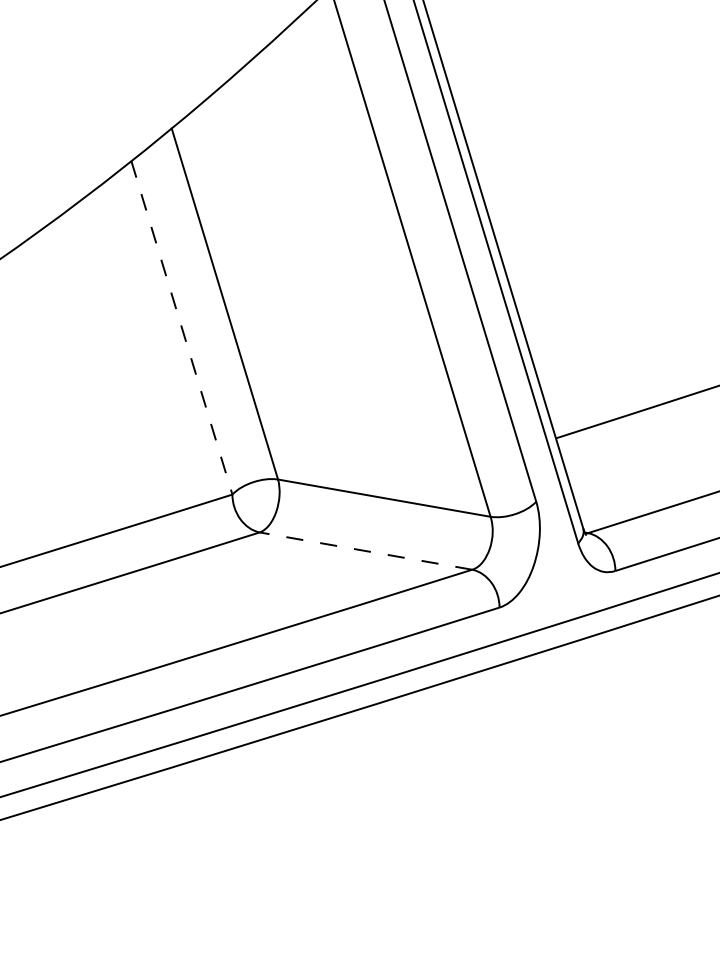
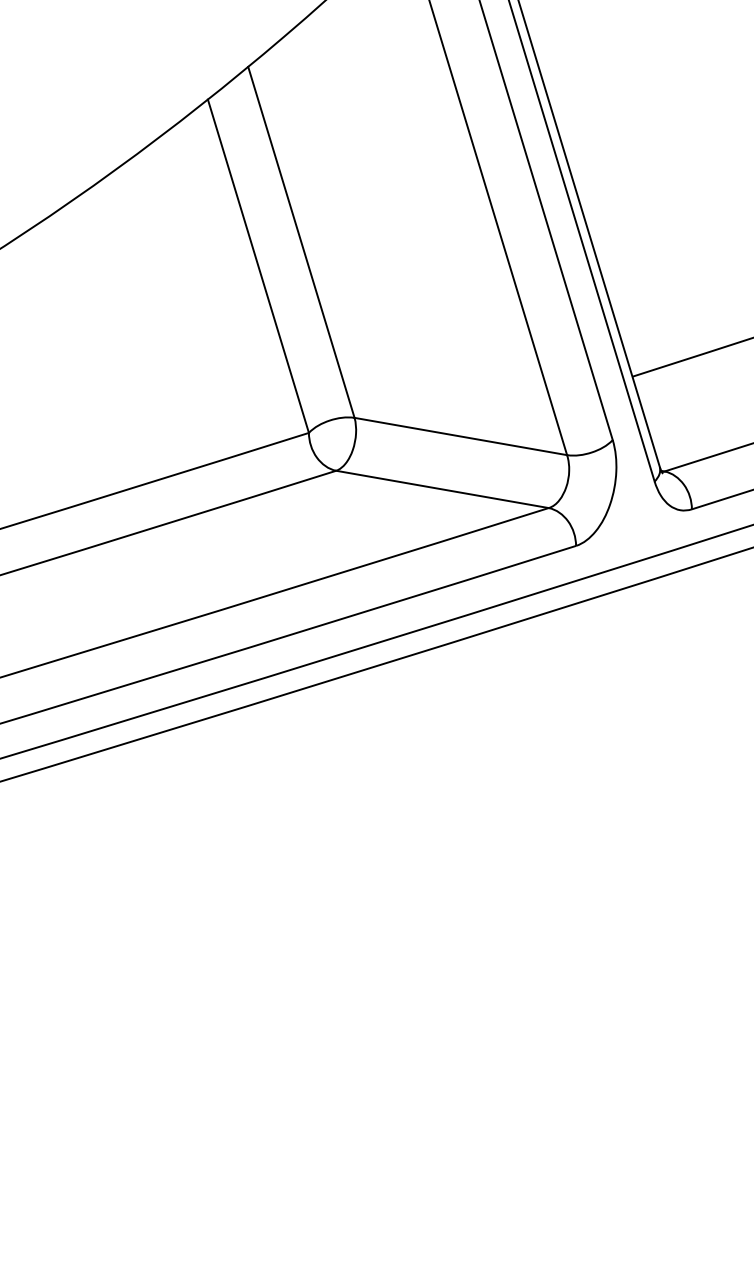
line: (182, 328) -> (258, 266), dashed -> solid
line: (366, 551) -> (442, 489), dashed -> solid

